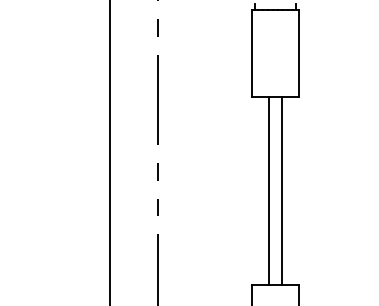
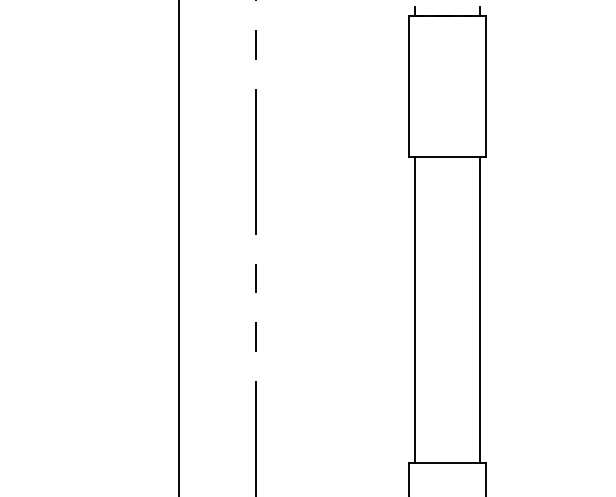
line: (269, 190) -> (415, 309), moved
line: (281, 190) -> (480, 309), moved

